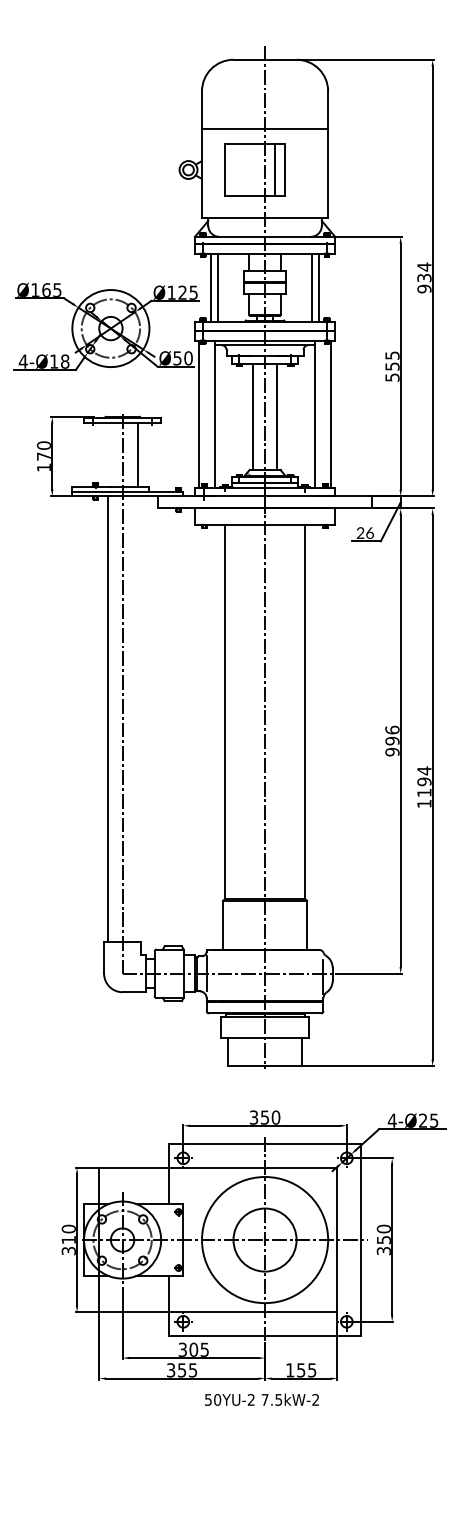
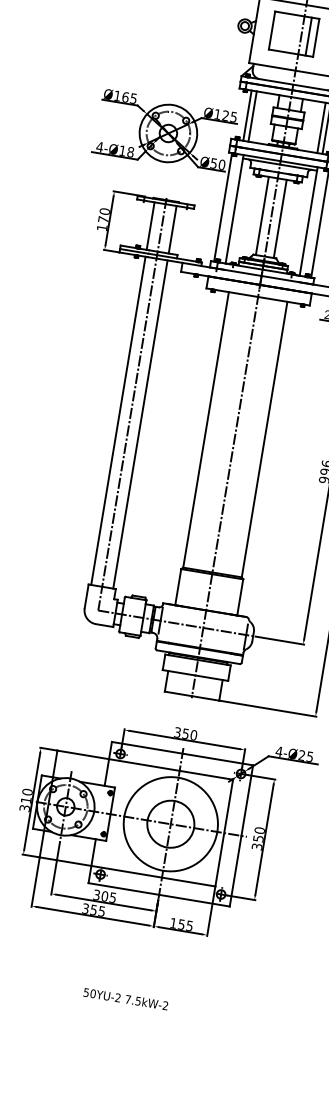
line: (107, 454) -> (150, 225), added
line: (137, 718) -> (140, 424), added
text: (261, 1399) -> (125, 998), moved

